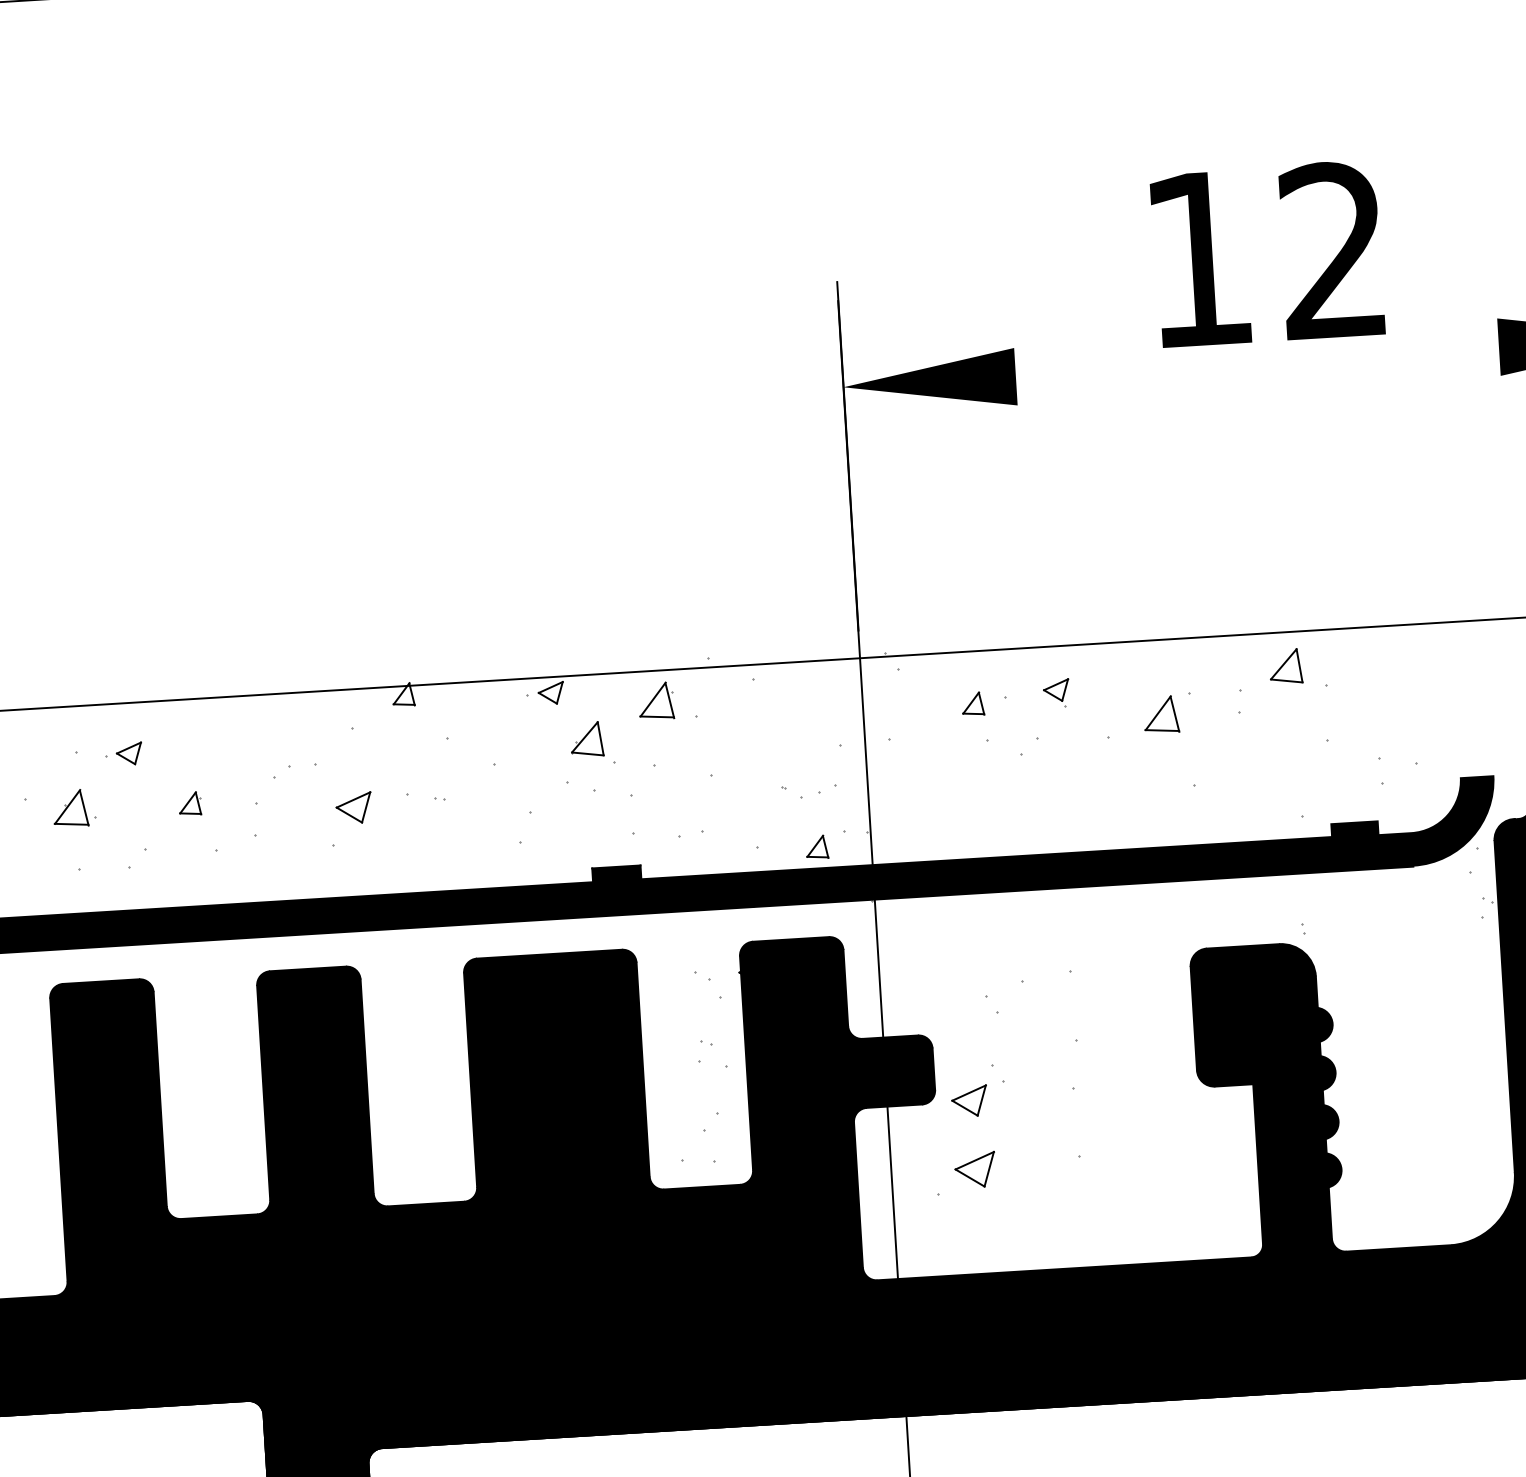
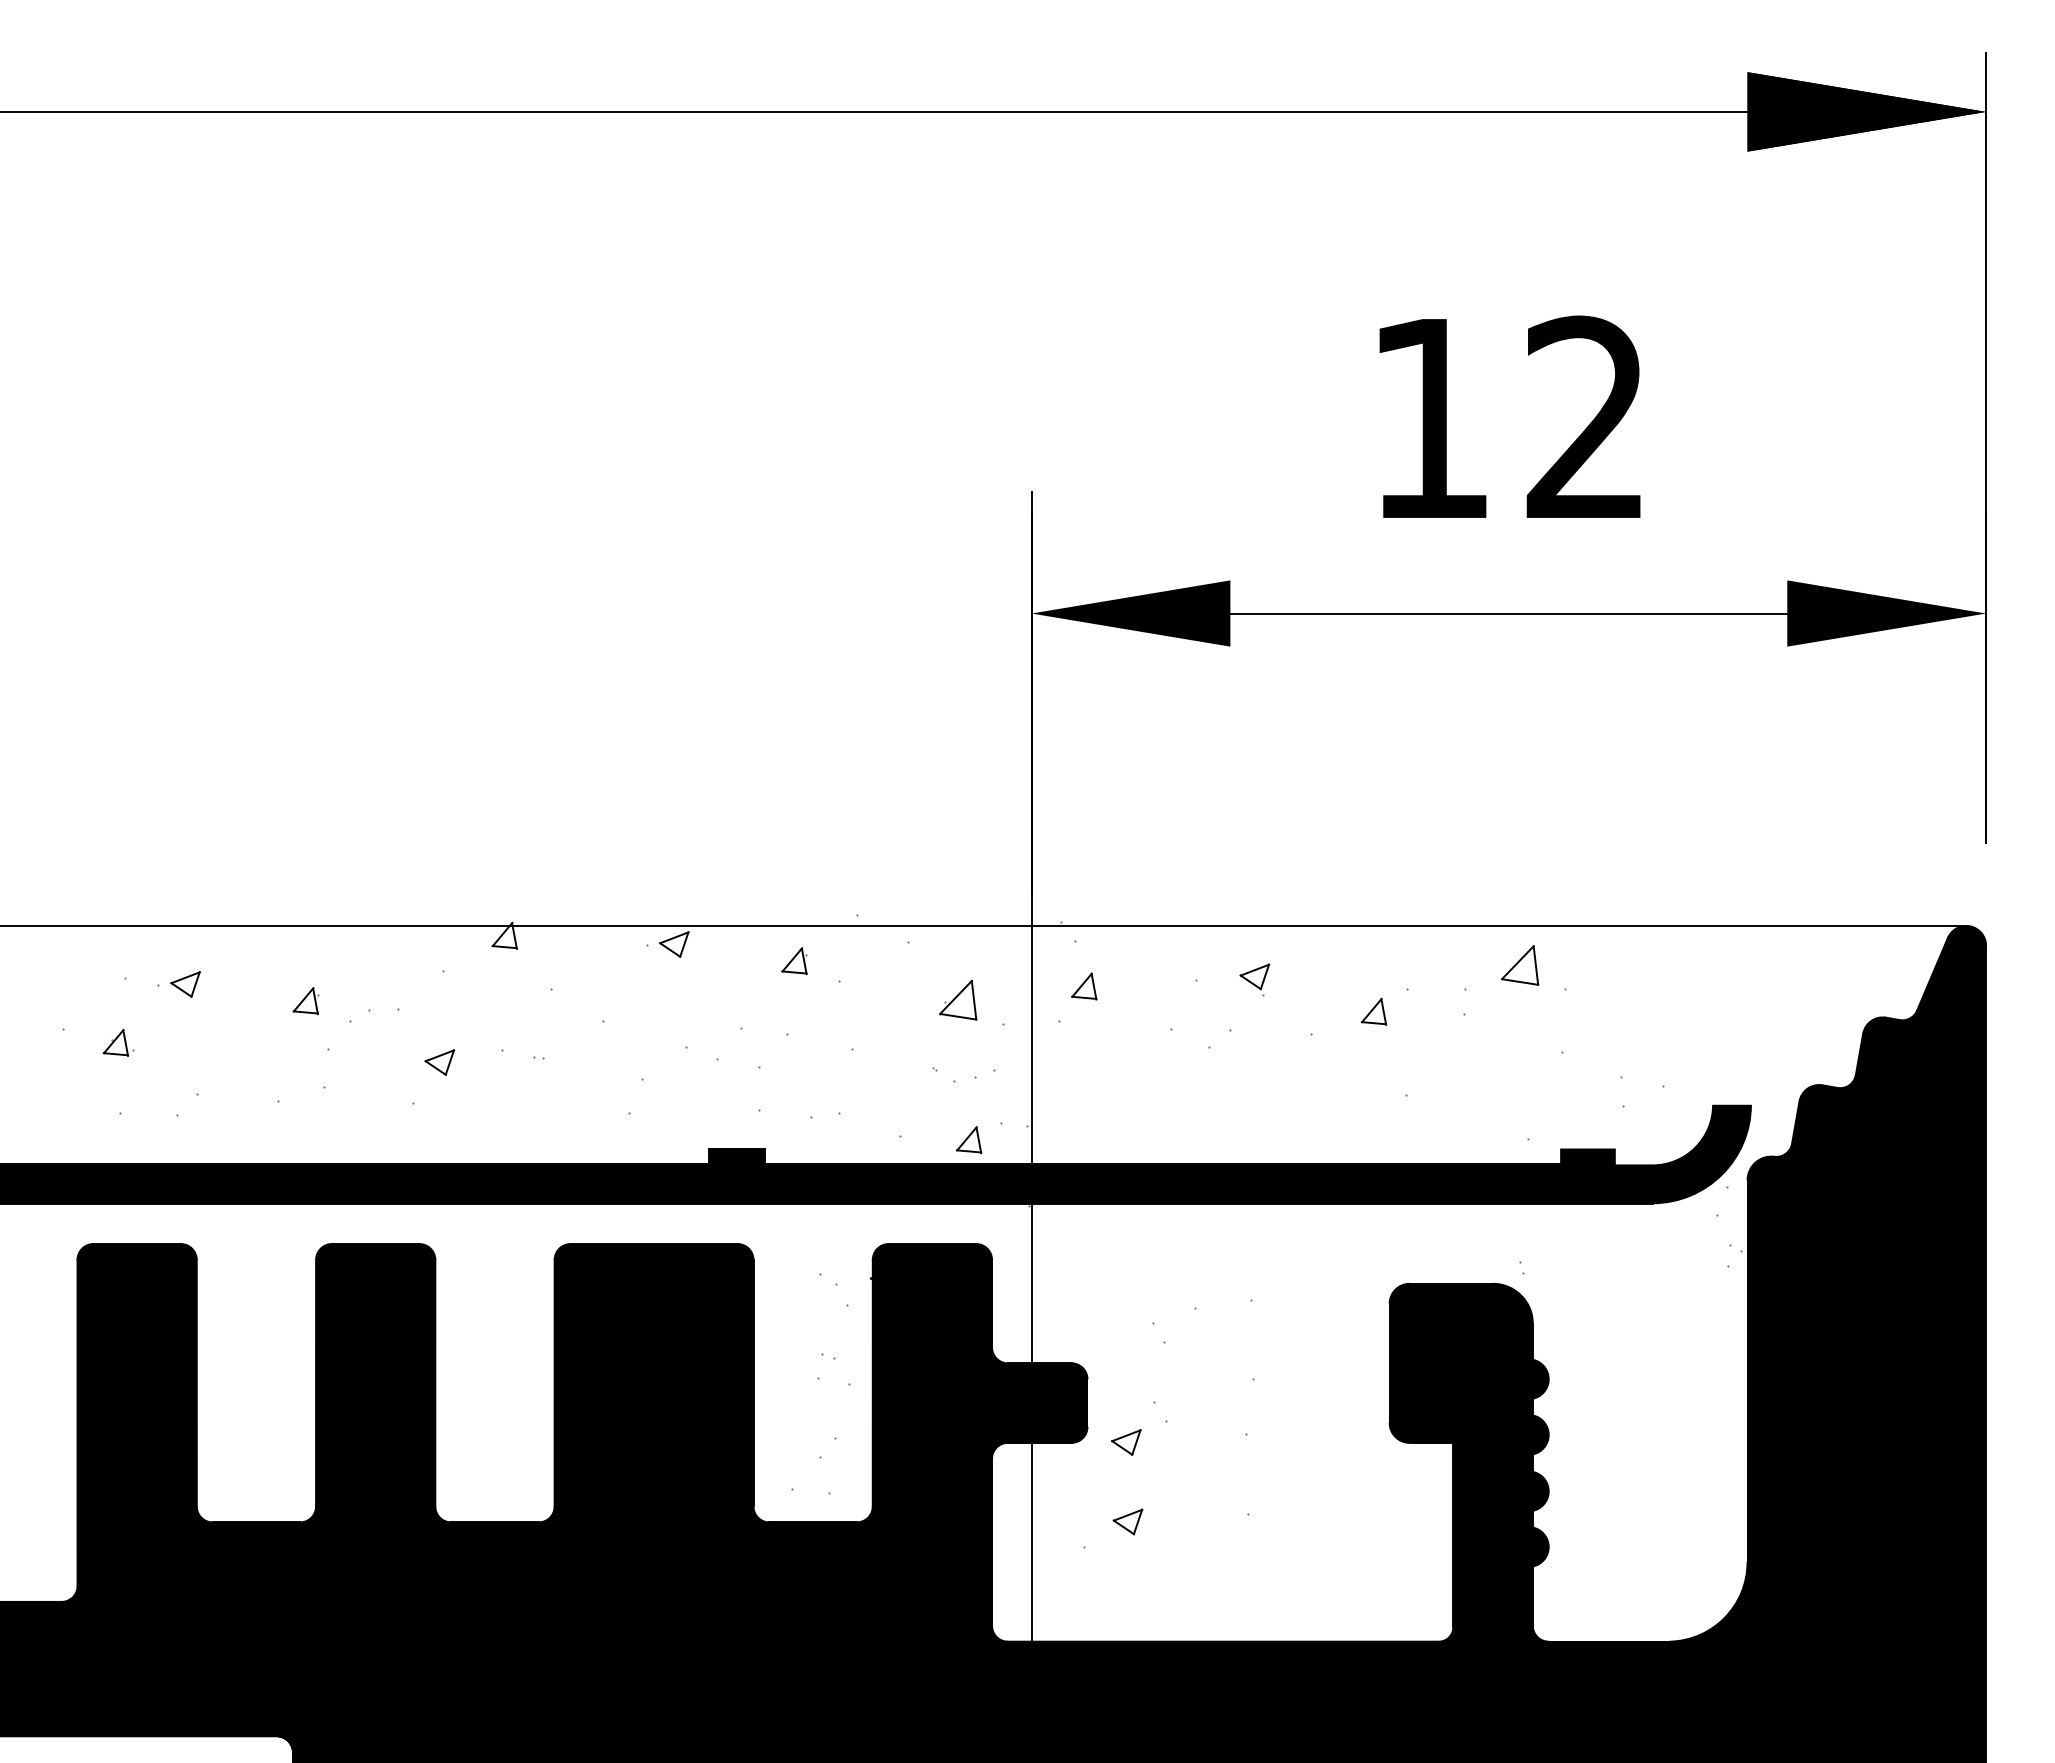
text: (1267, 253) -> (1509, 416), moved
line: (1257, 361) -> (1508, 613), added
part: (656, 701) -> (794, 961), size x0.62
part: (973, 704) -> (1084, 986), moved
part: (1162, 714) -> (1374, 1011), size x0.62
part: (587, 738) -> (958, 999), moved
part: (189, 804) -> (305, 1001), moved
part: (74, 807) -> (118, 1042), size x0.62
part: (353, 808) -> (439, 1062), size x0.71
part: (969, 1101) -> (1126, 1442), size x0.71
part: (974, 1169) -> (1127, 1521), size x0.62

